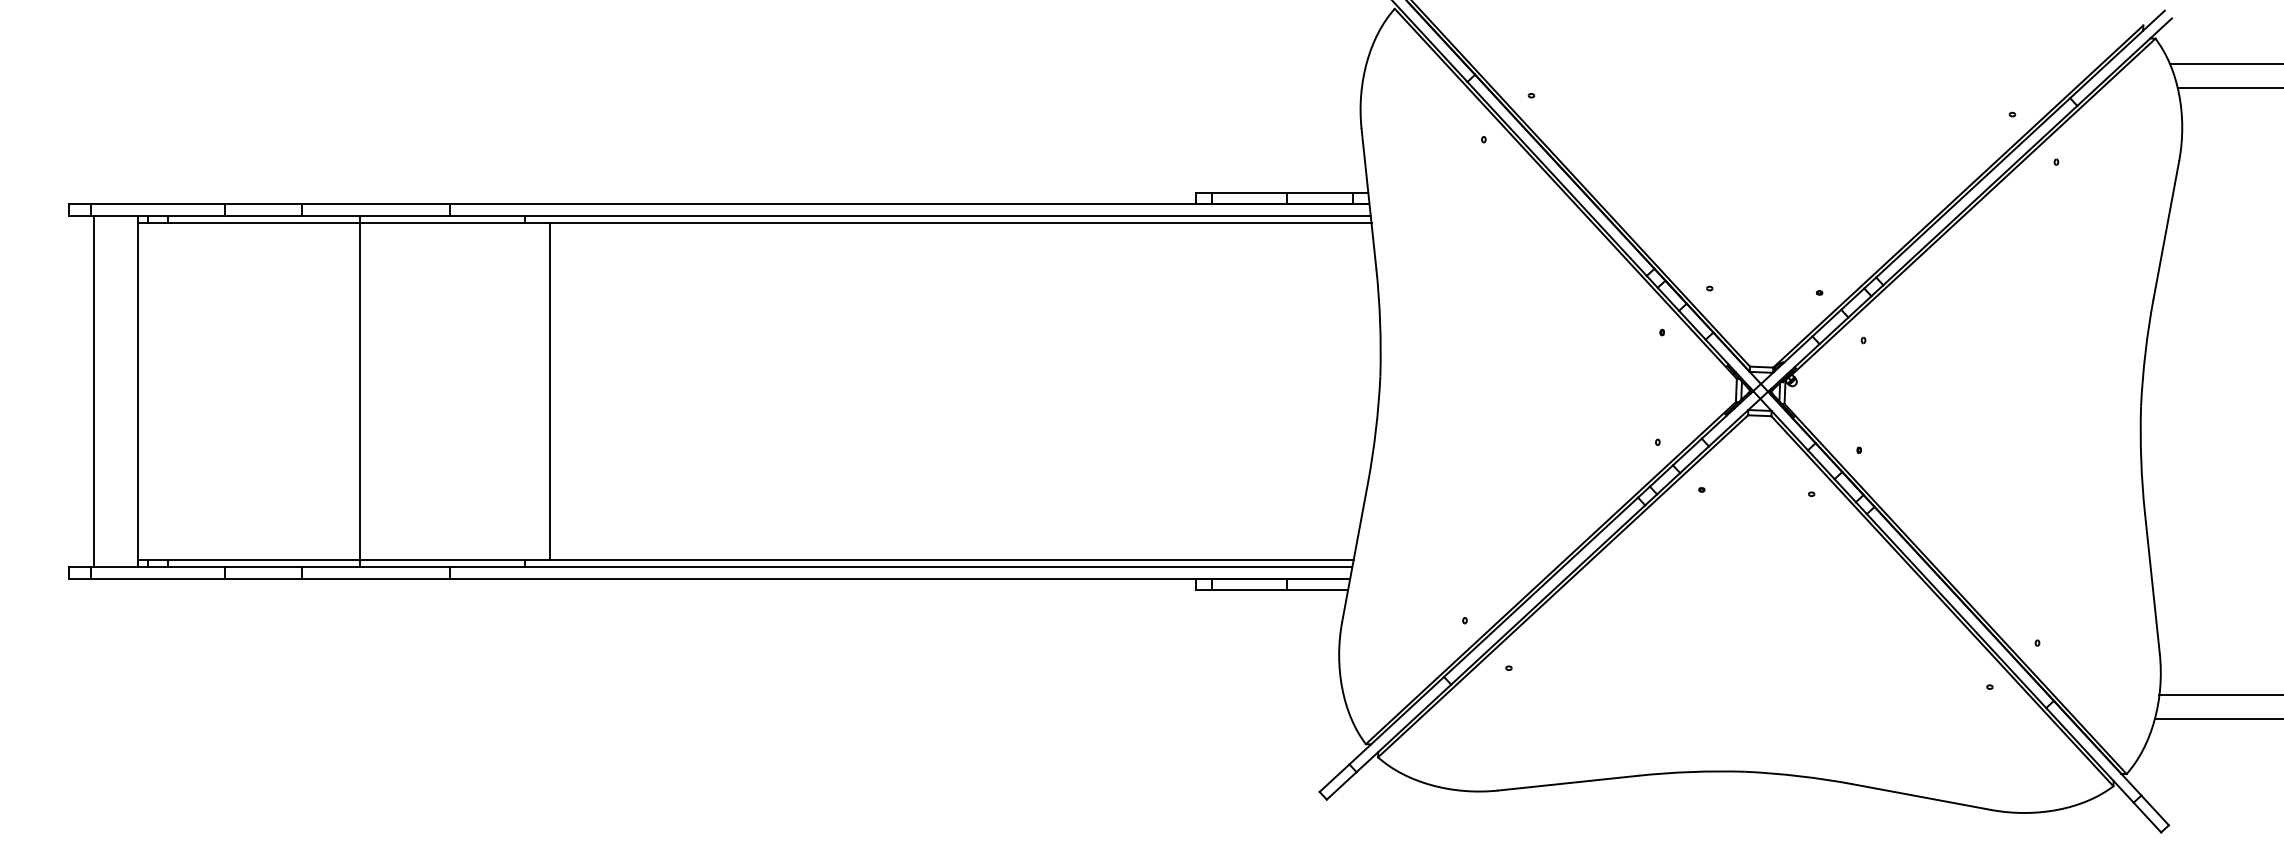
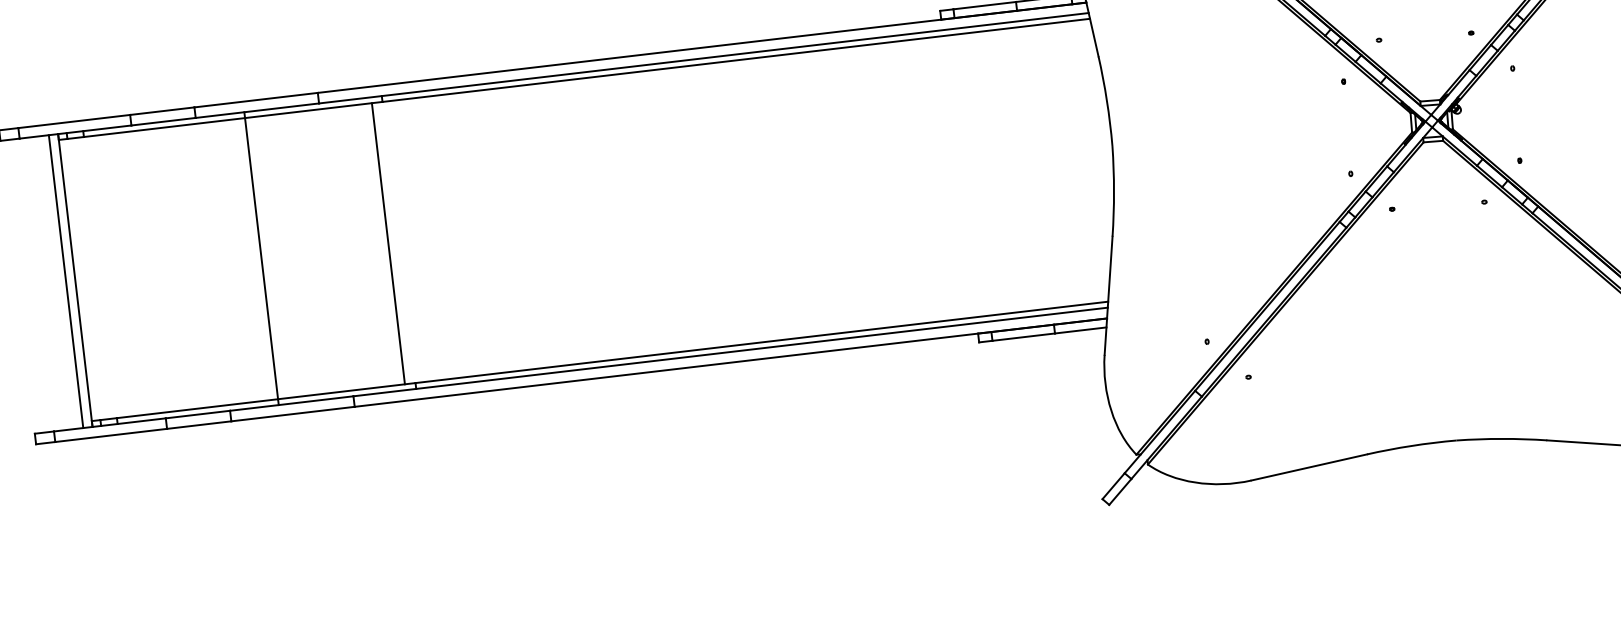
line: (94, 391) -> (66, 281), moved
line: (550, 391) -> (388, 243), moved

